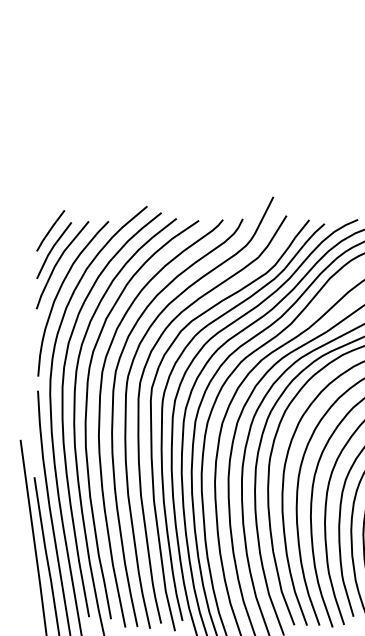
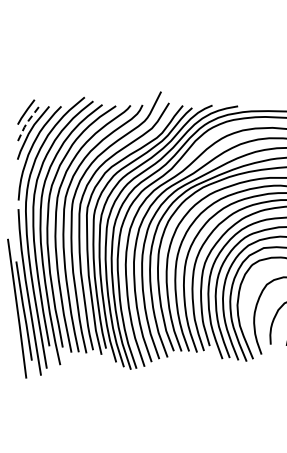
line: (51, 249) -> (26, 123), solid -> dashed

